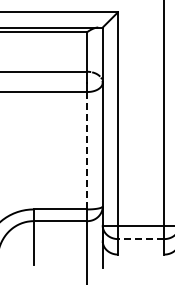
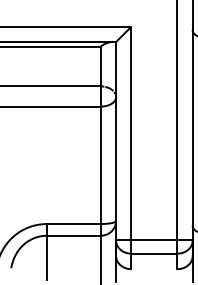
line: (87, 150) -> (100, 165), dashed -> solid
line: (140, 238) -> (153, 253), dashed -> solid

